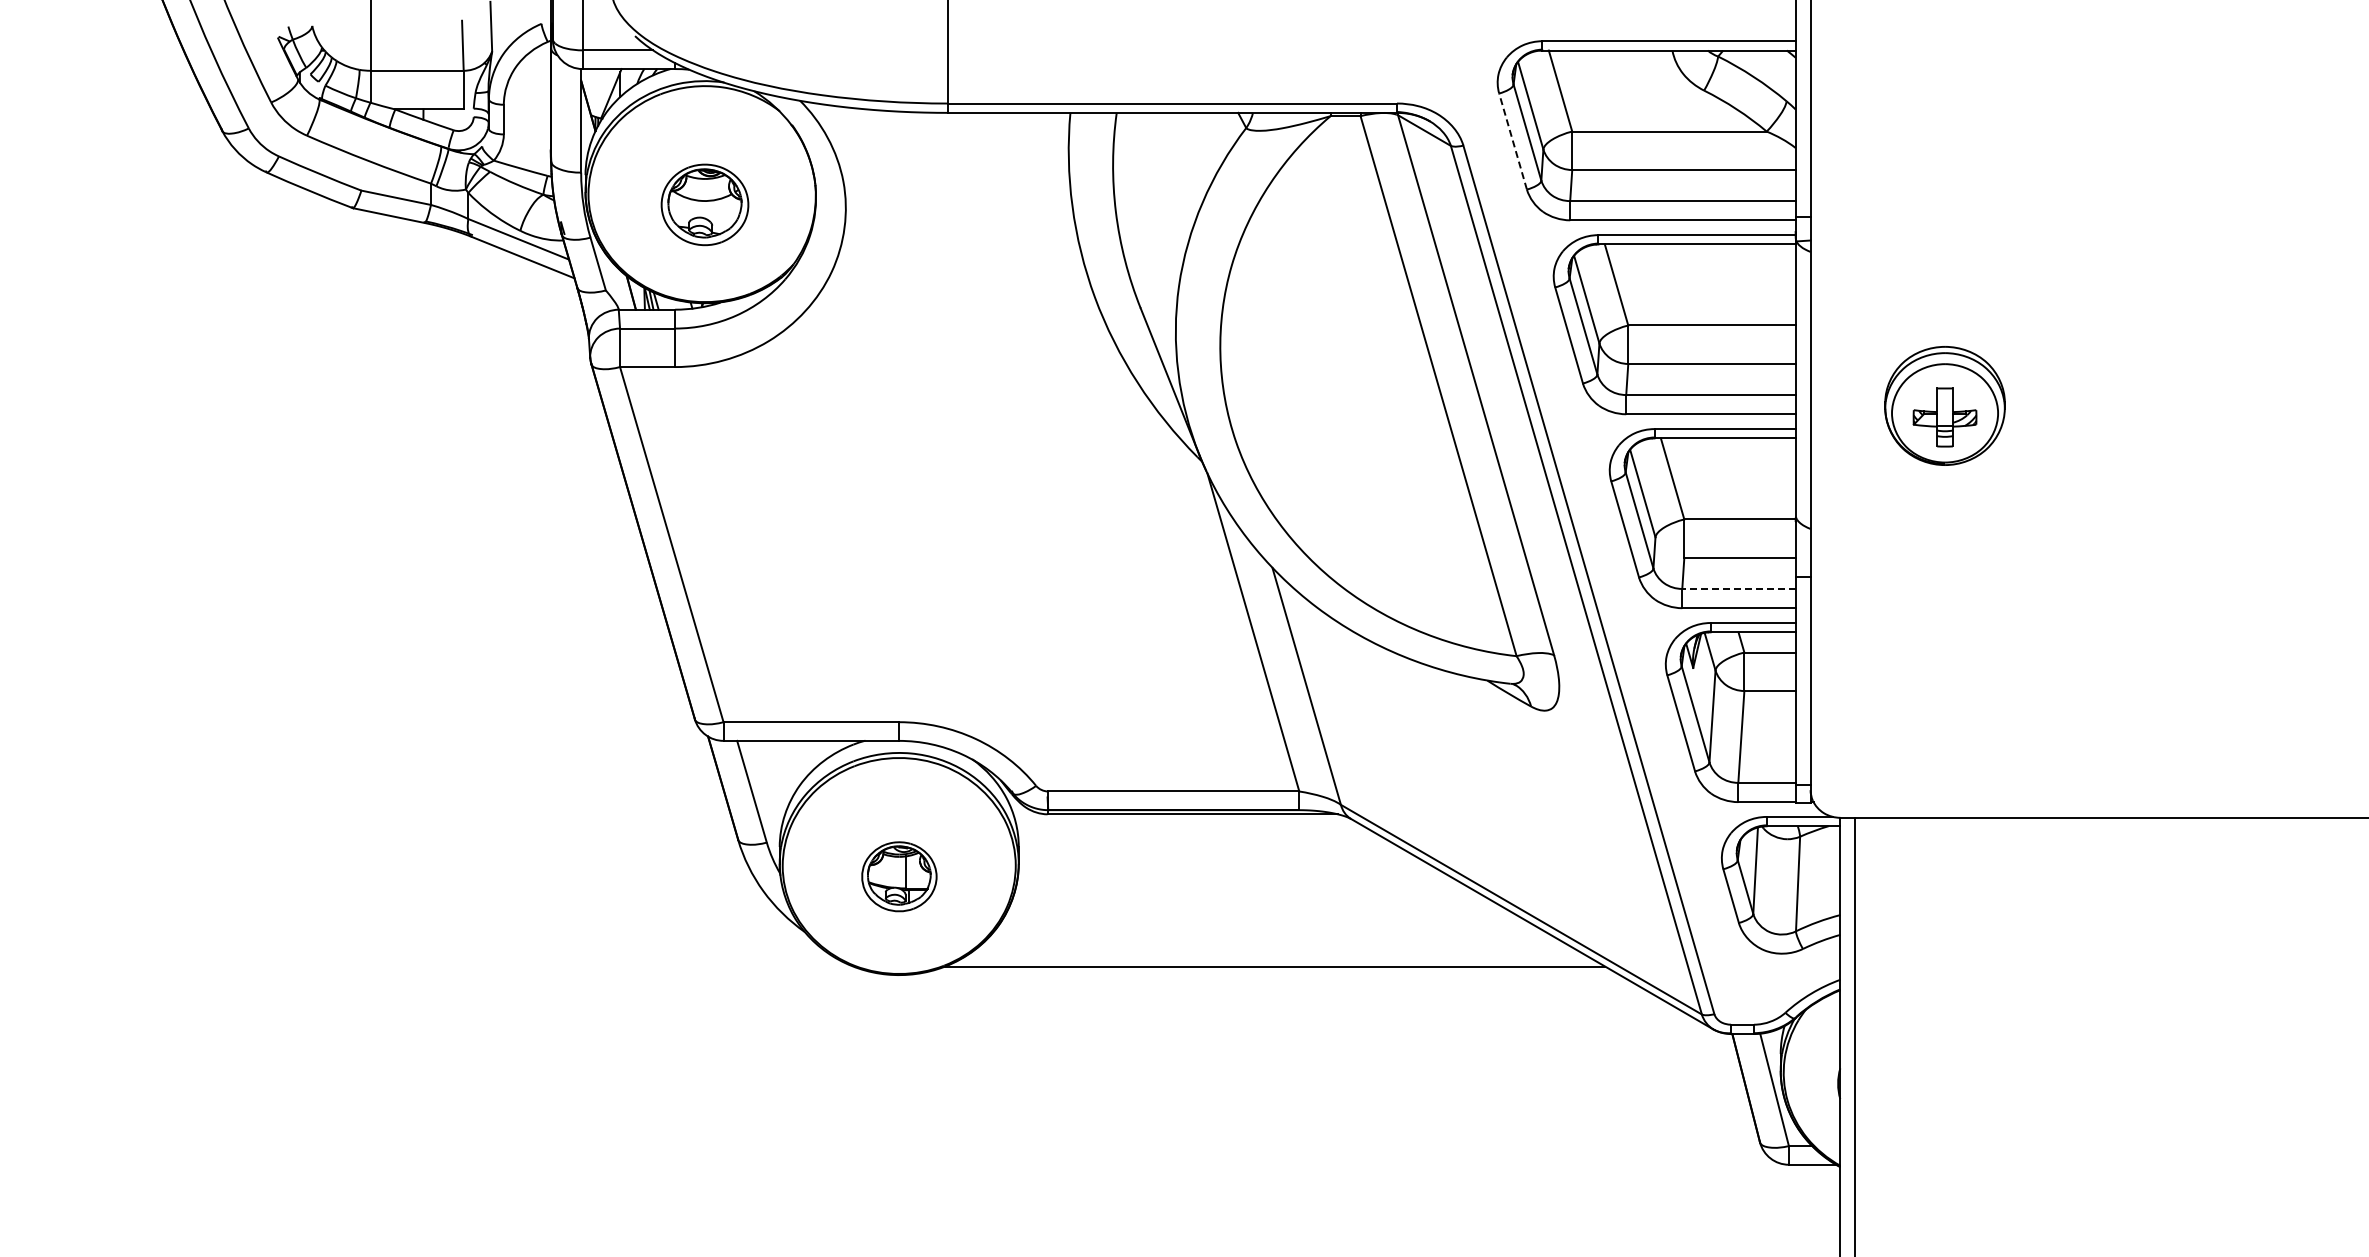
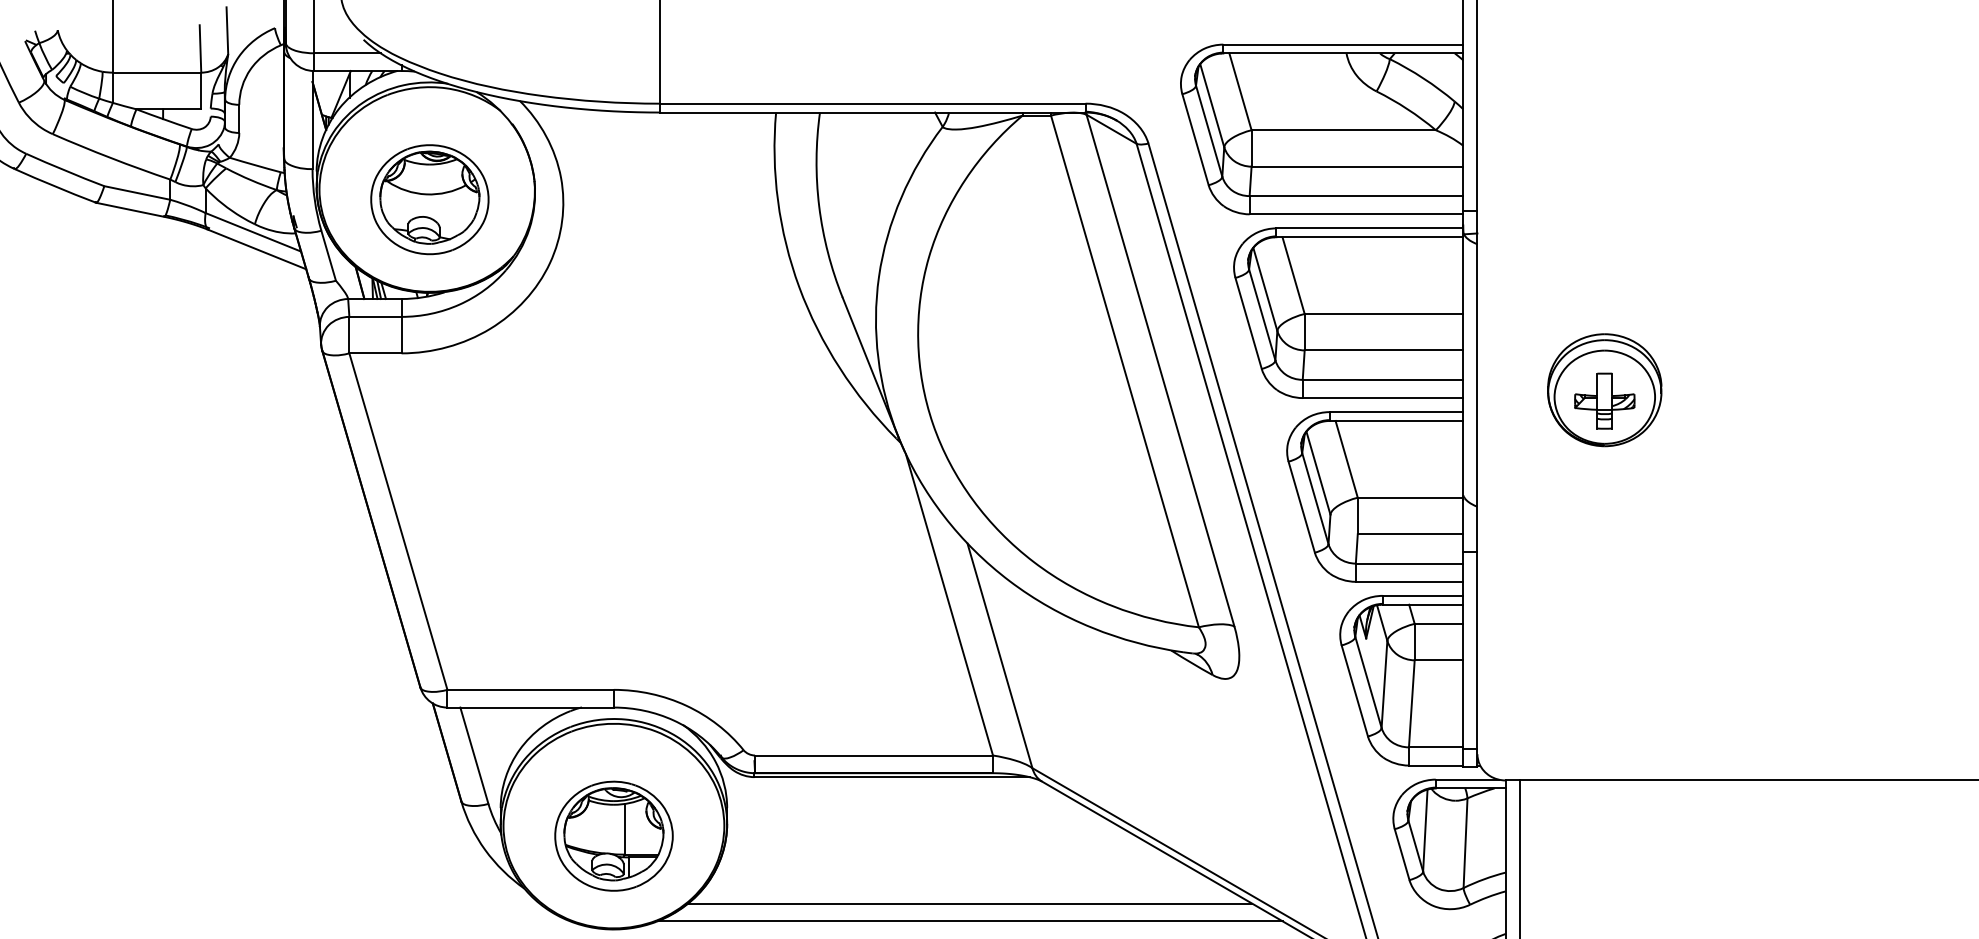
line: (1513, 141) -> (1195, 139), dashed -> solid
part: (704, 204) -> (429, 199), size x1.43
line: (1738, 588) -> (1409, 563), dashed -> solid
part: (899, 876) -> (614, 836), size x1.67
line: (1275, 947) -> (970, 903), added

